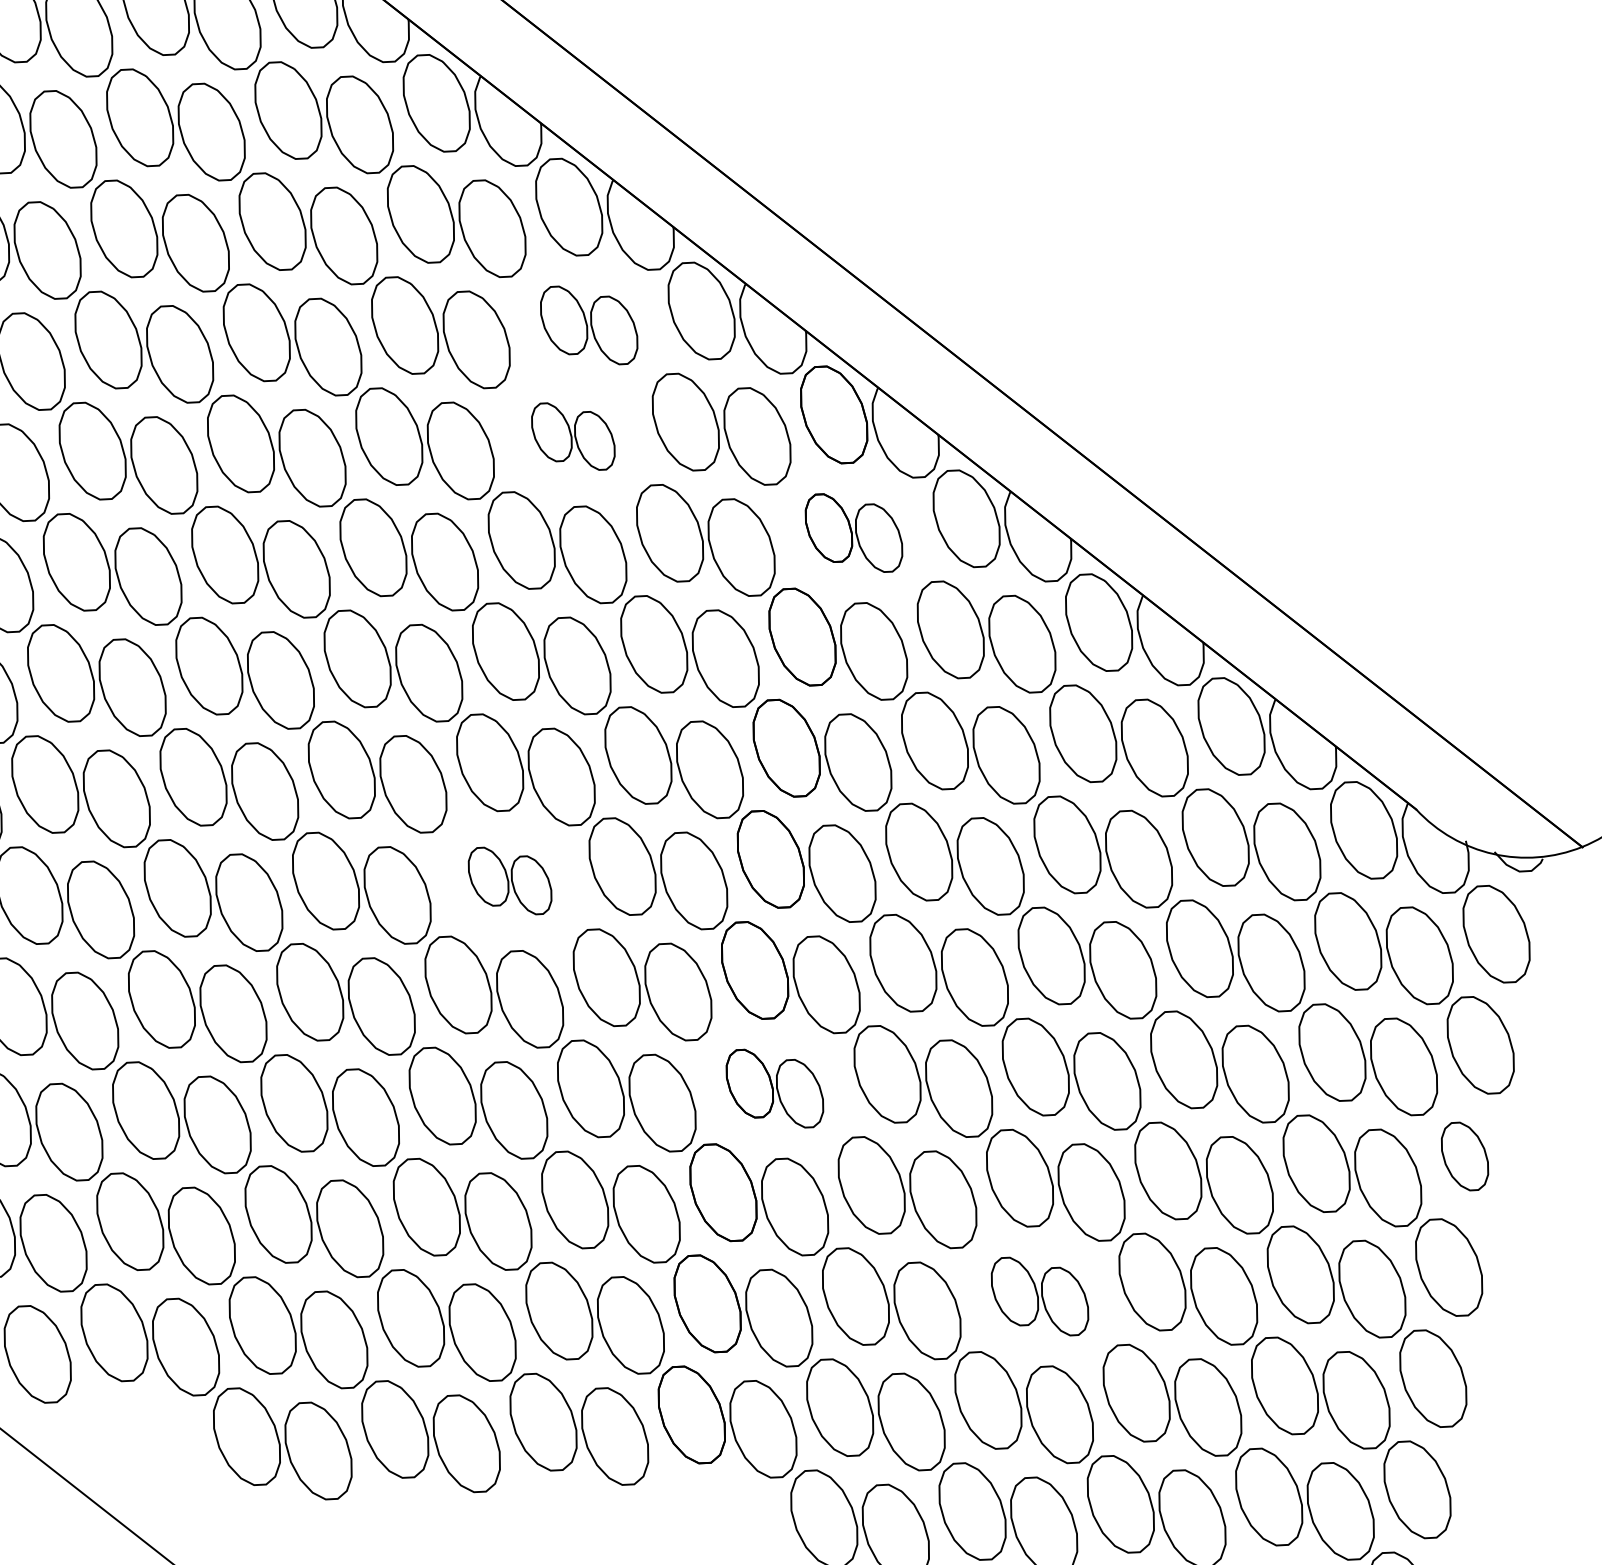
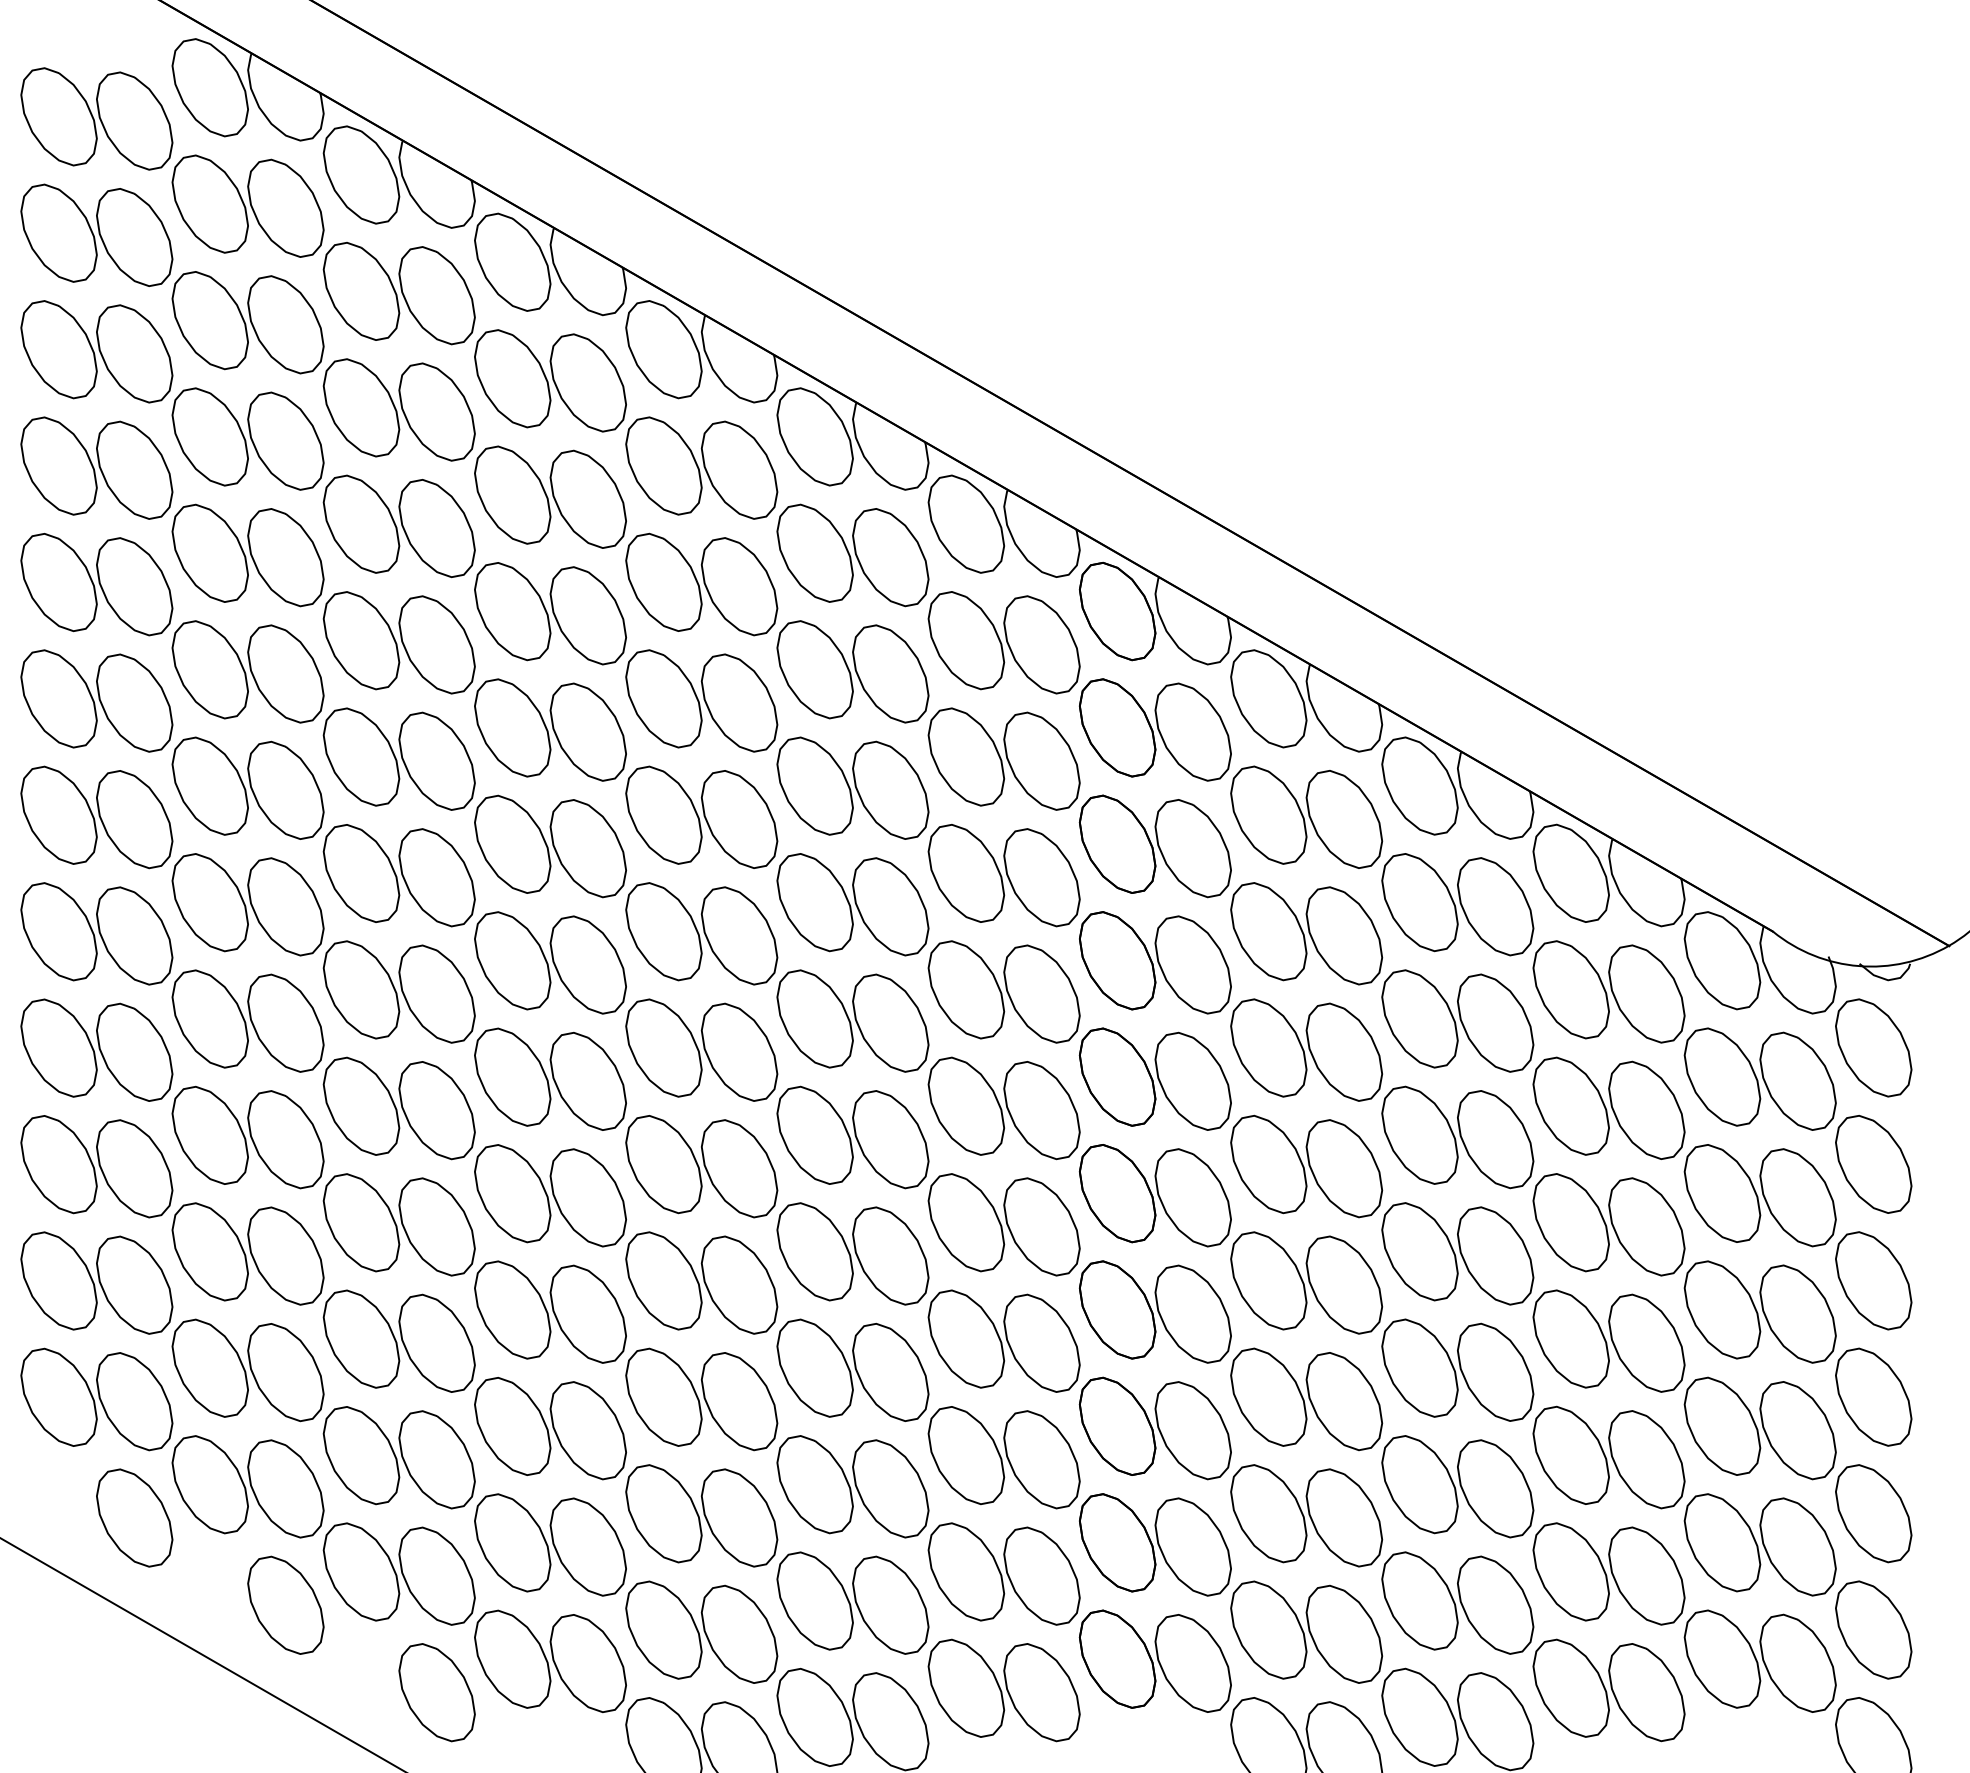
part: (588, 325) -> (852, 555), size x1.43
part: (572, 436) -> (852, 671), size x1.67
part: (853, 532) -> (1154, 729), size x1.43
part: (509, 880) -> (852, 1137), size x1.67
part: (774, 1088) -> (1154, 1311), size x1.43
part: (1464, 1156) -> (1873, 1280), size x1.43
part: (1039, 1296) -> (1457, 1486), size x1.43

